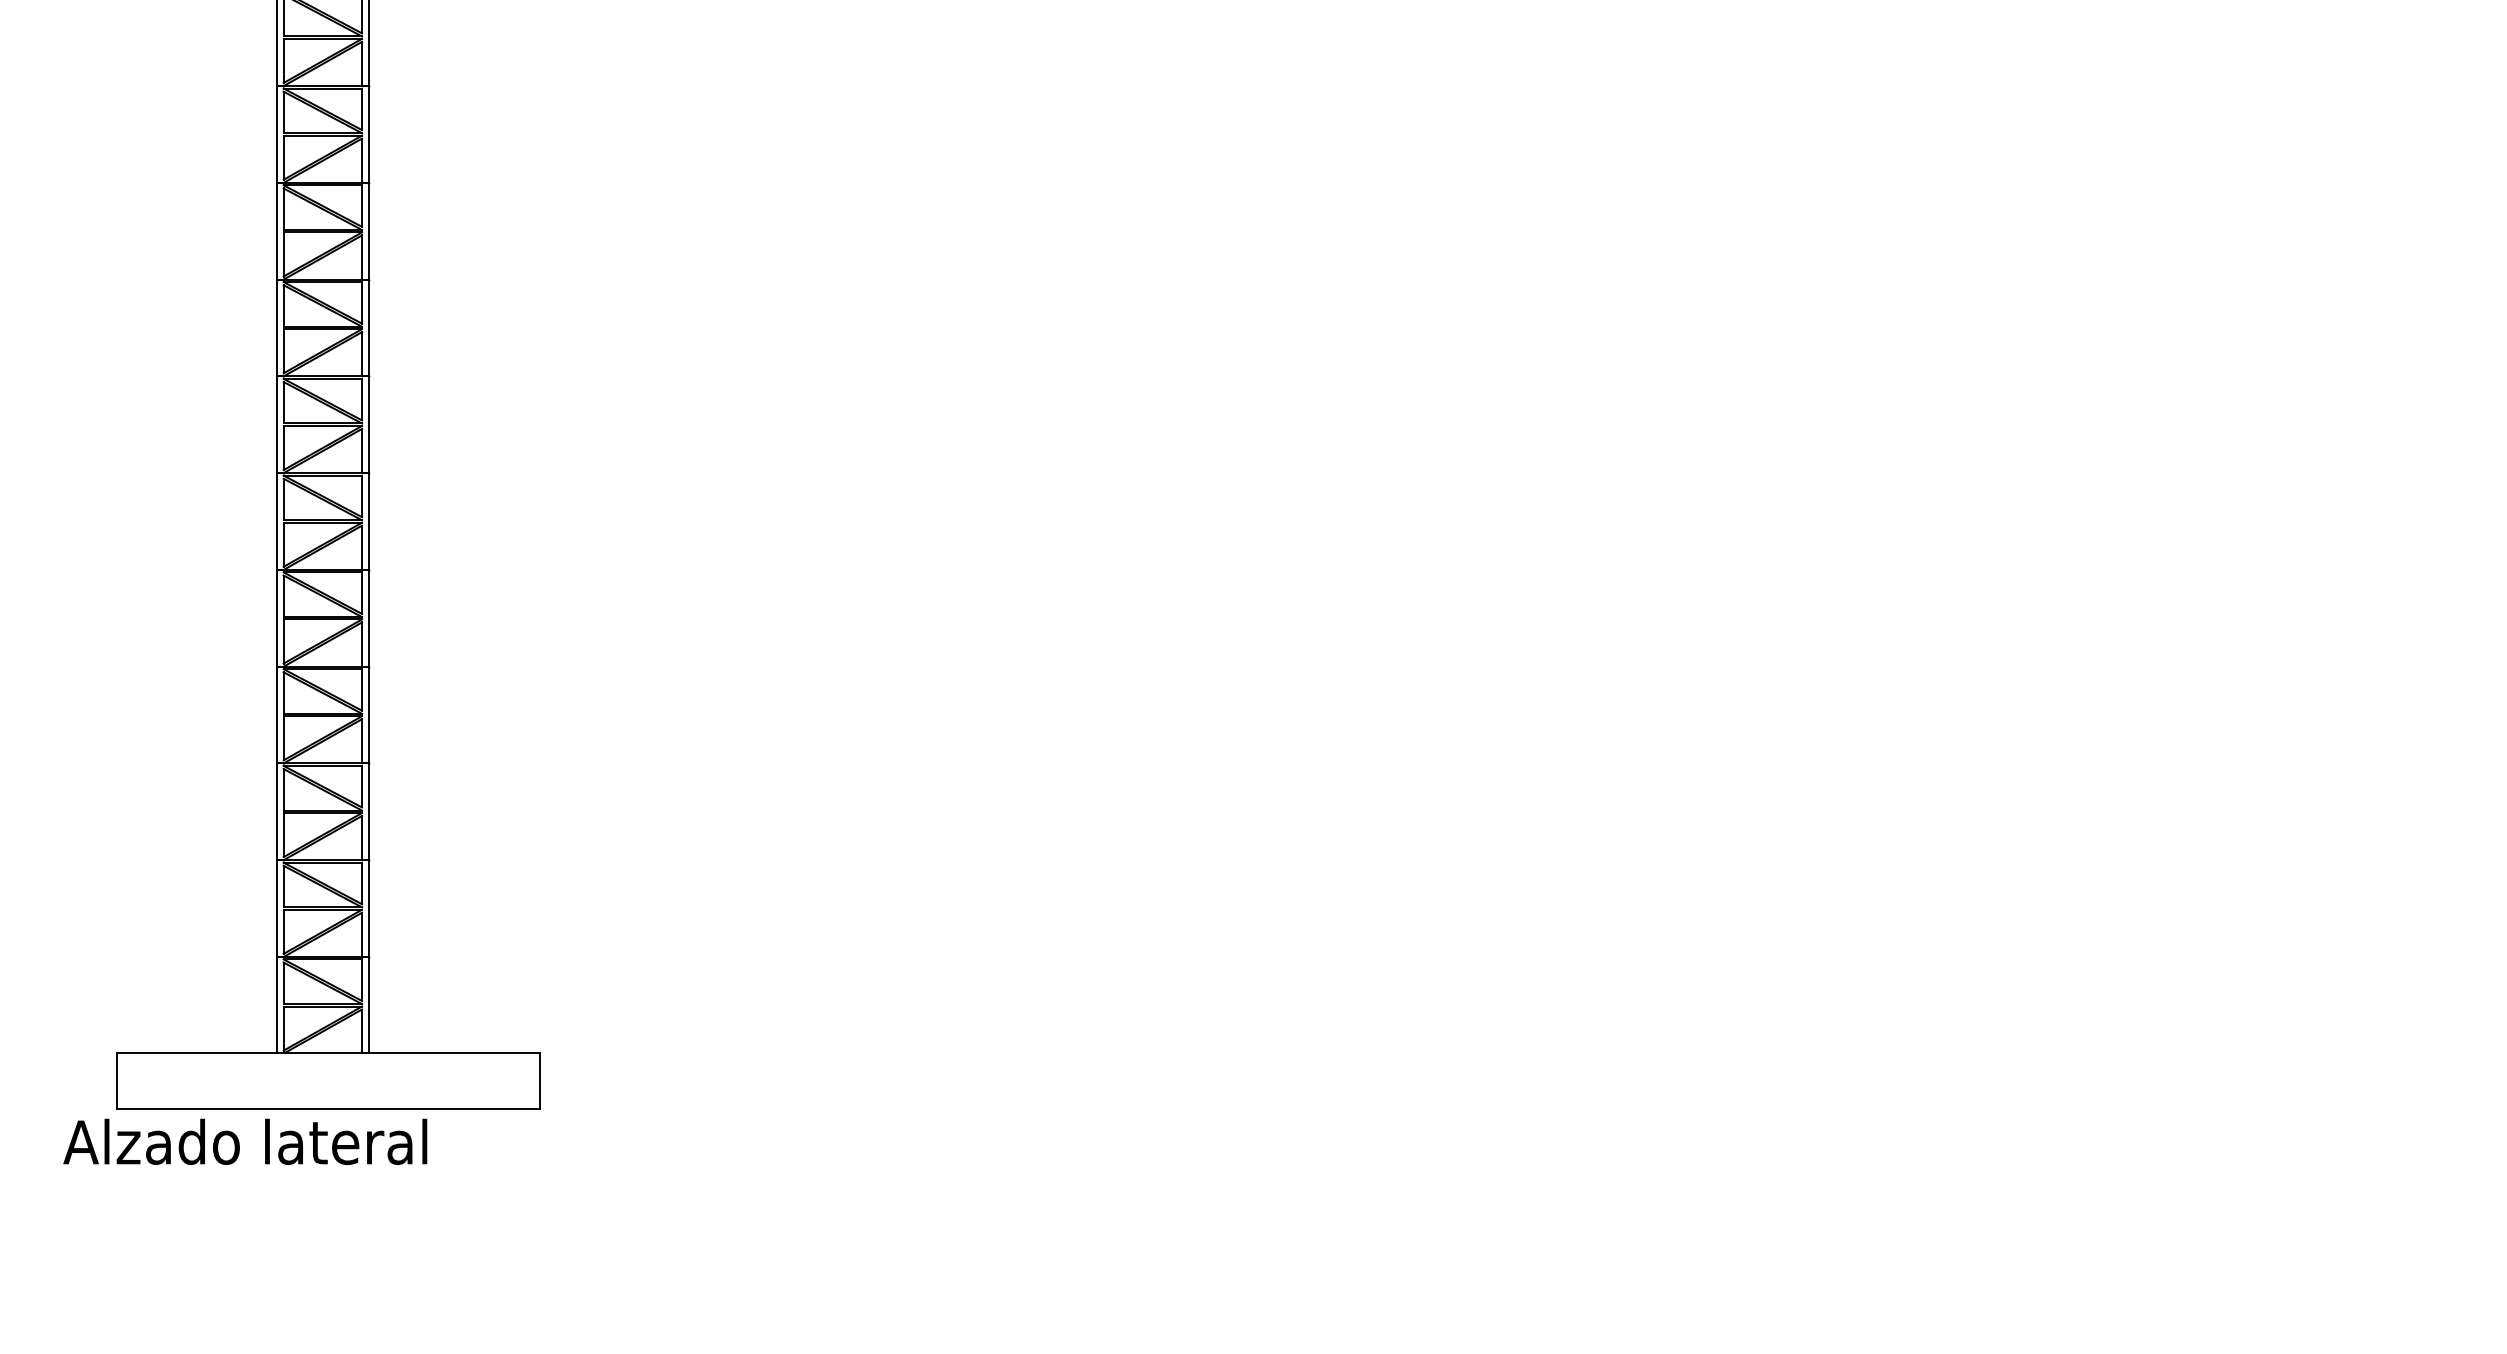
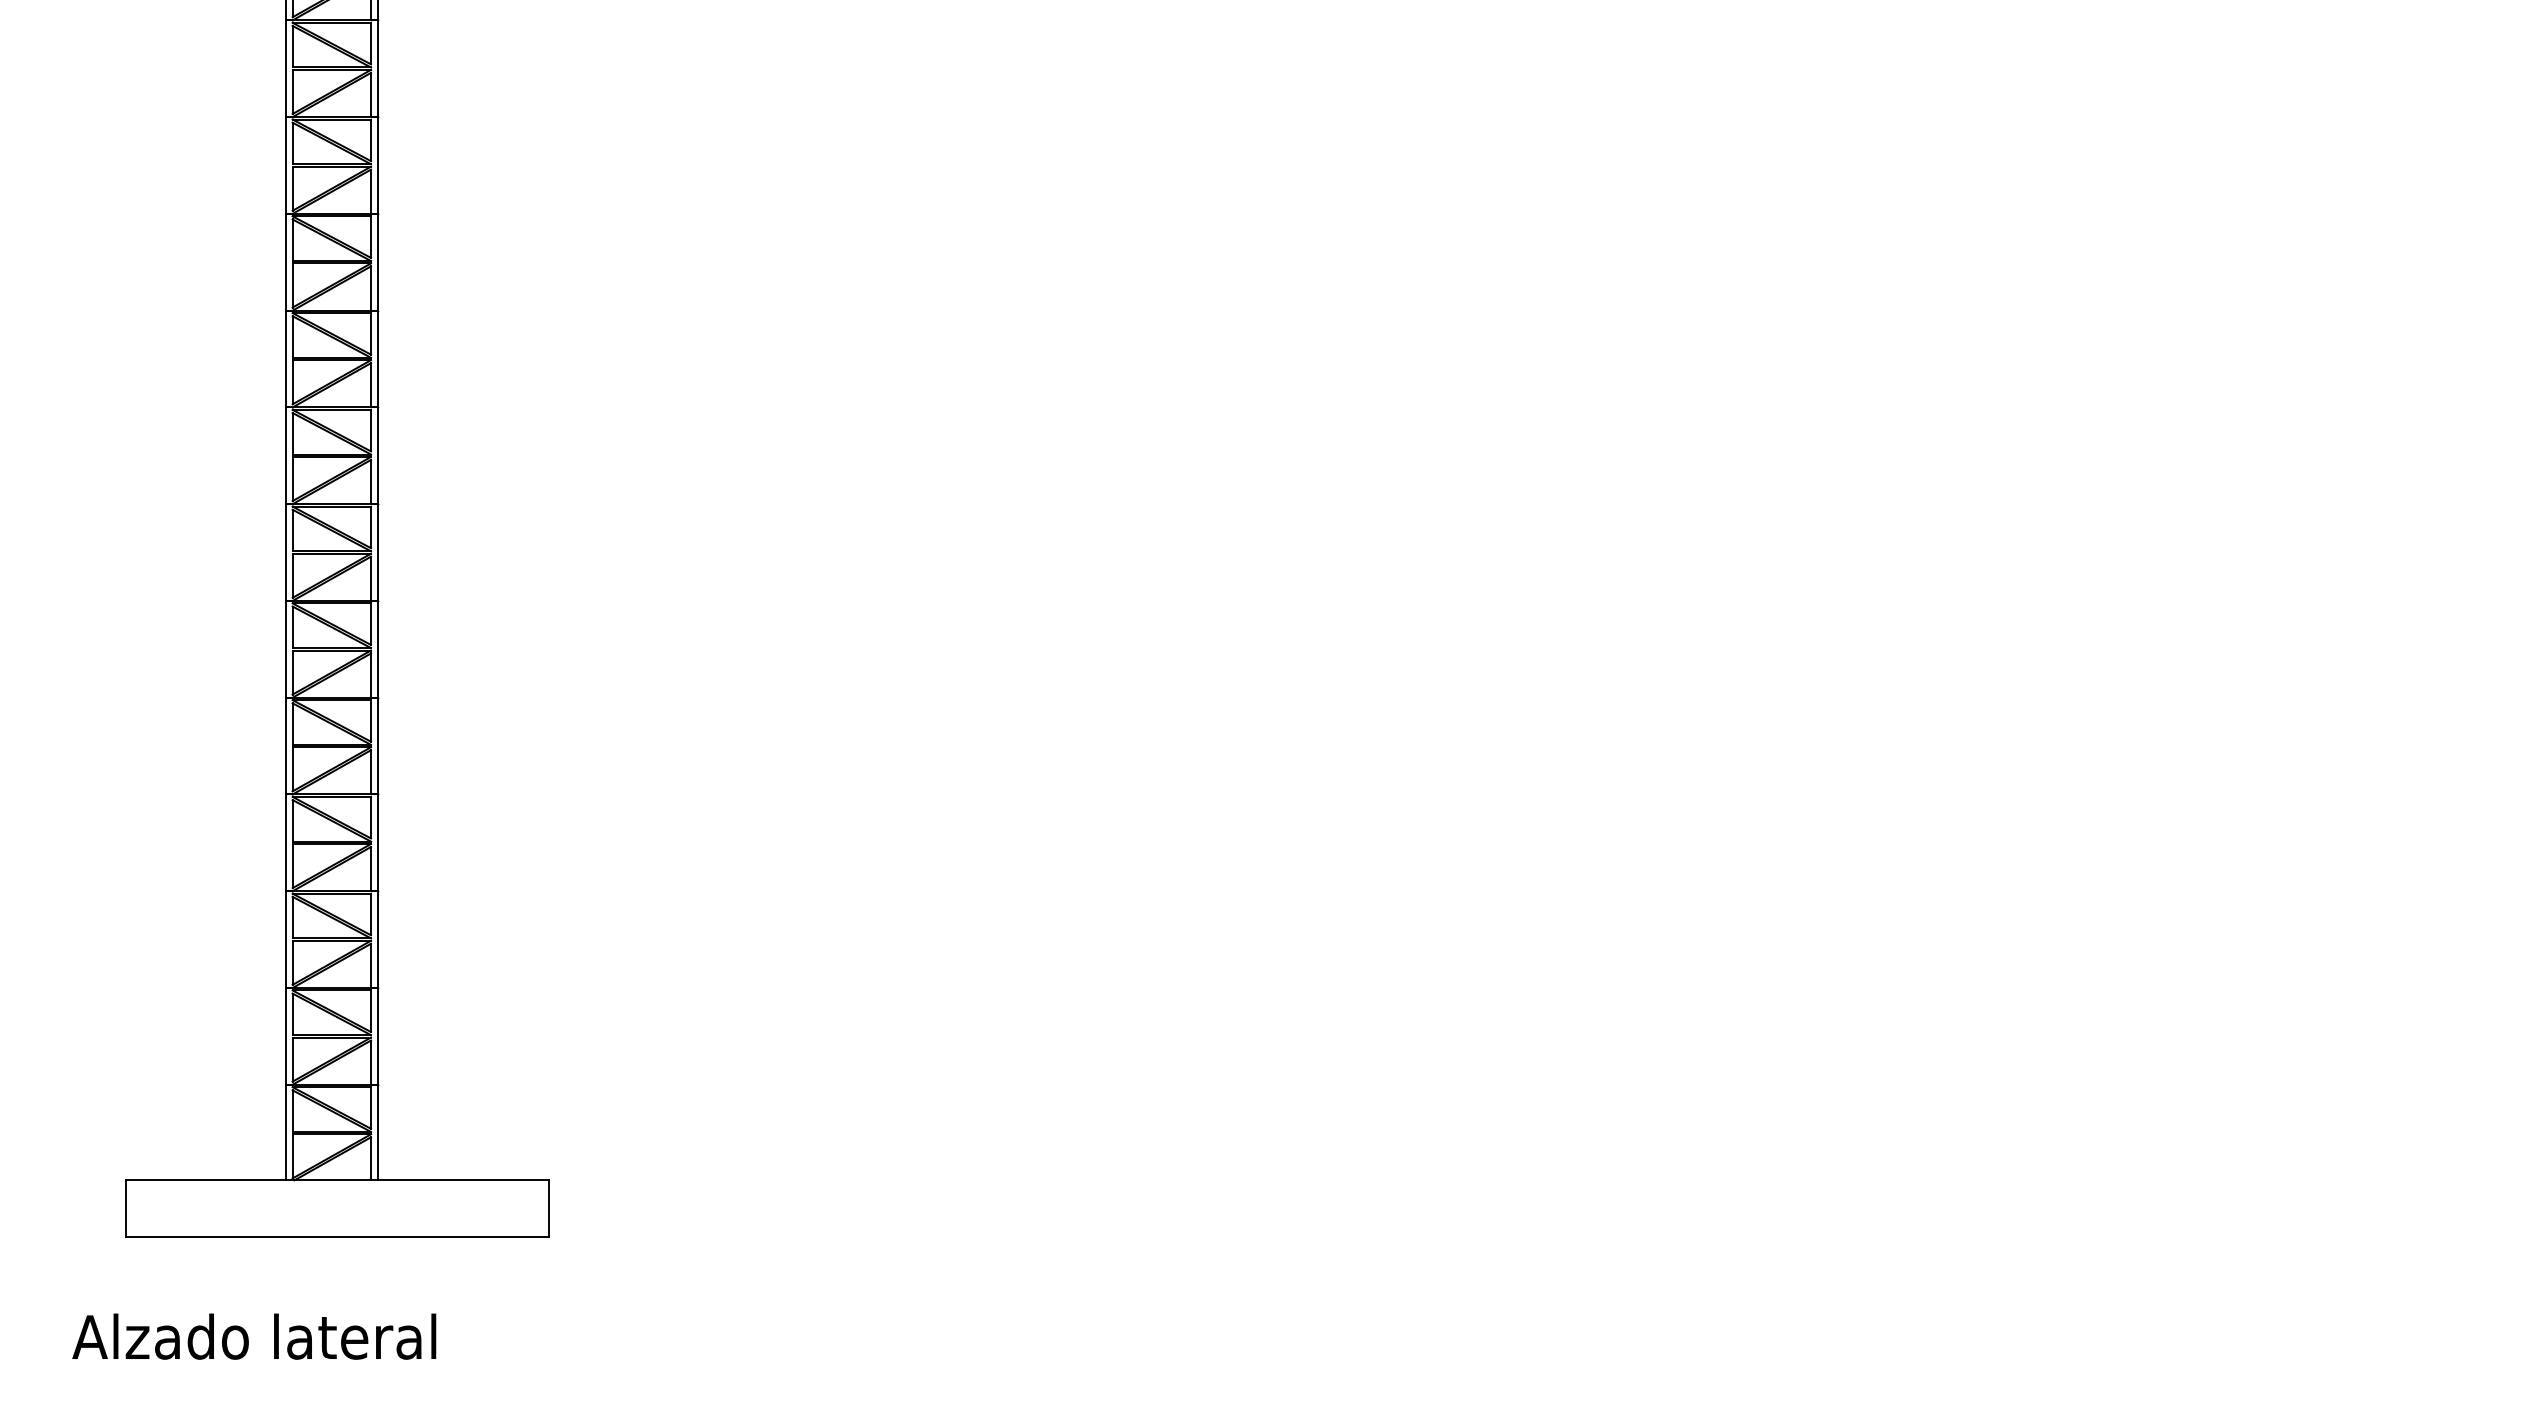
text: (245, 1141) -> (254, 1336), moved

